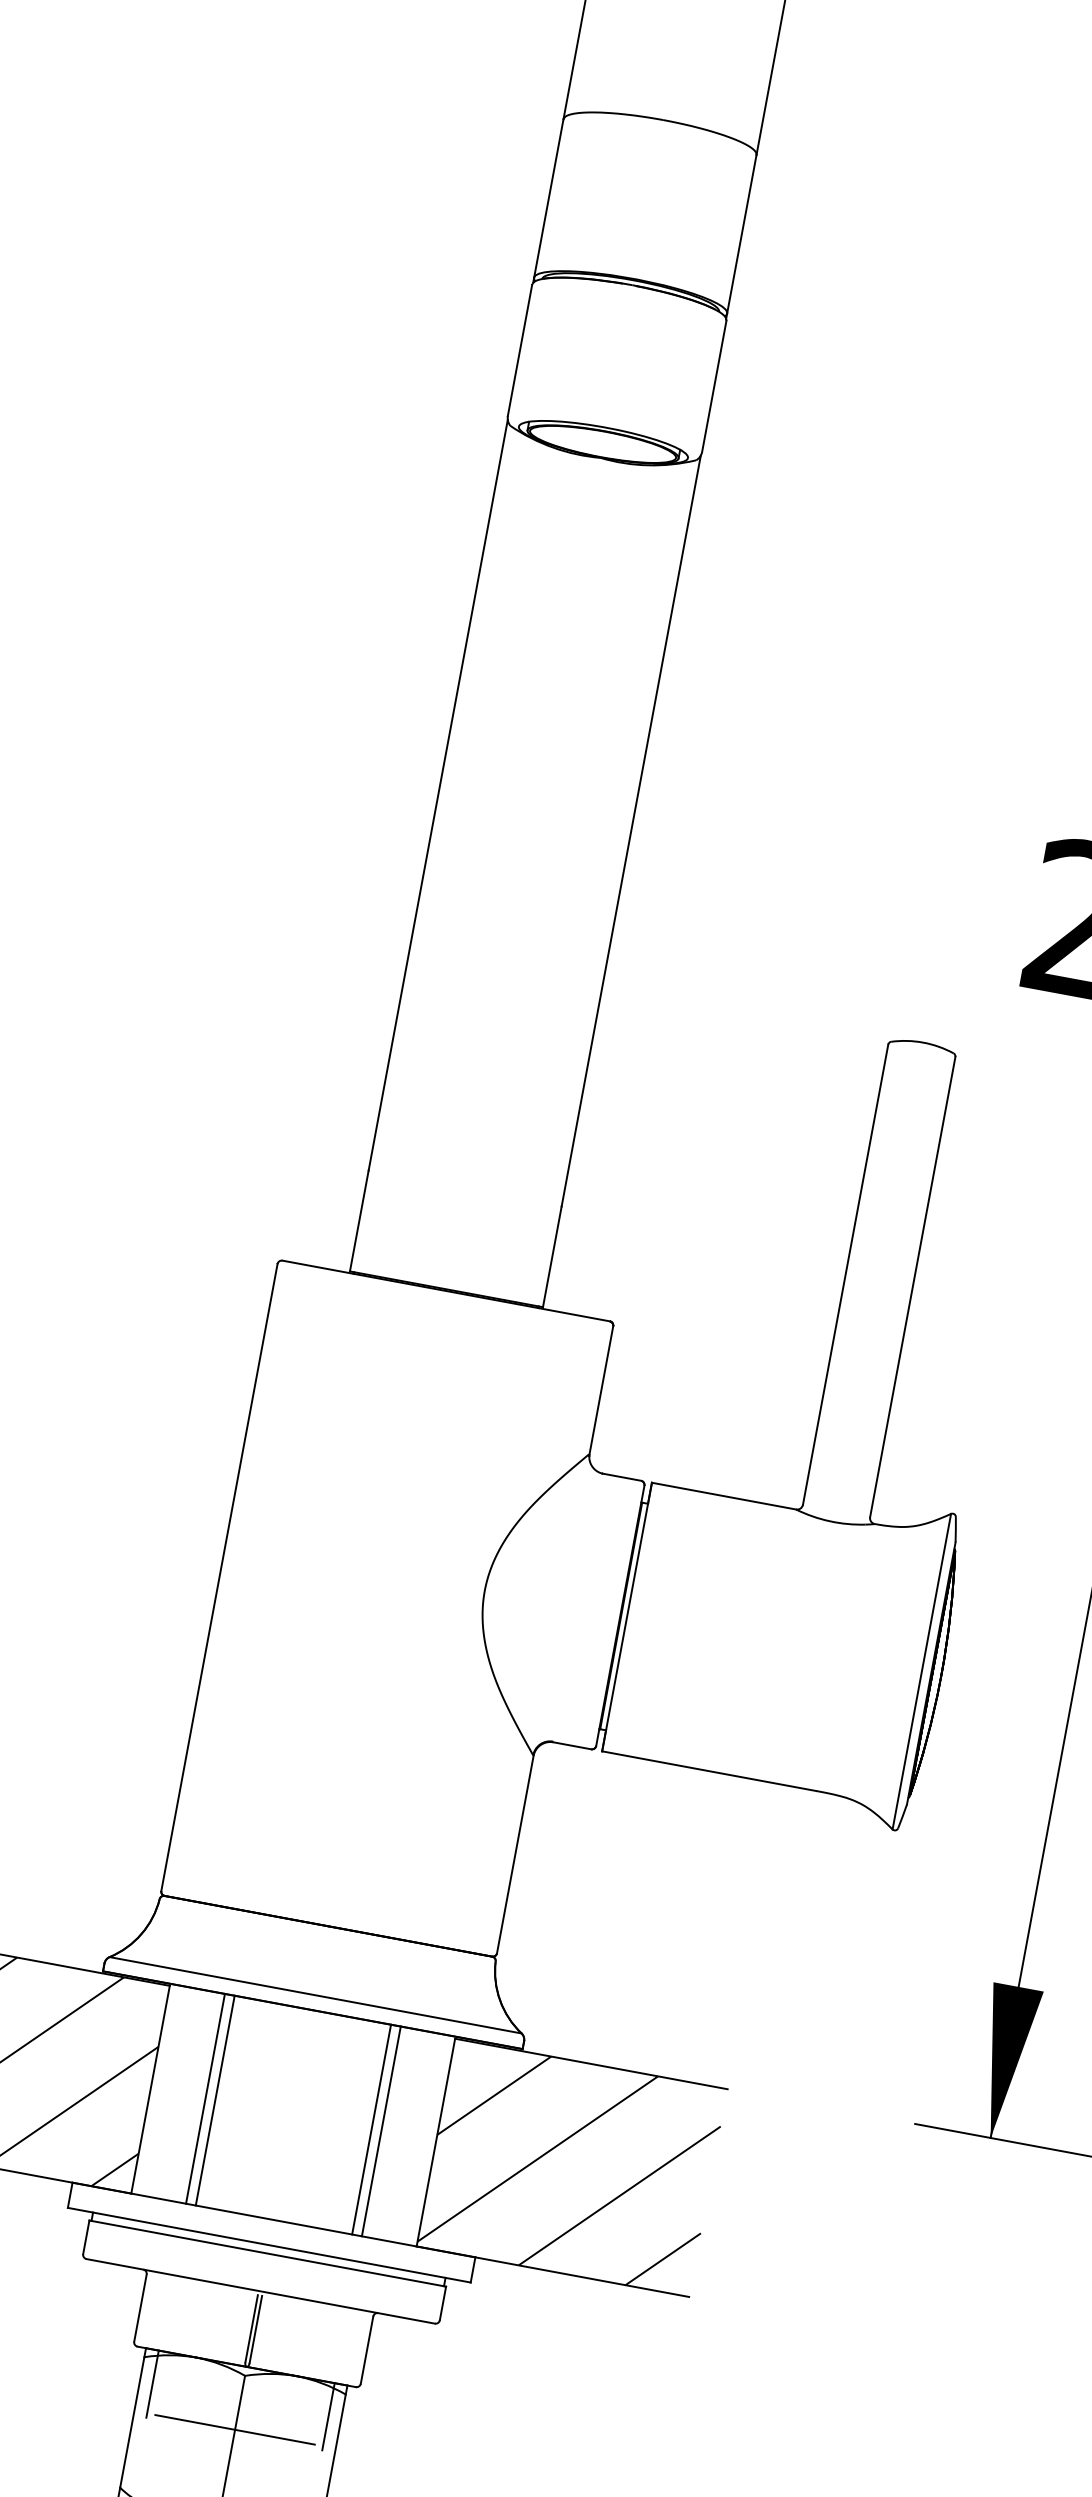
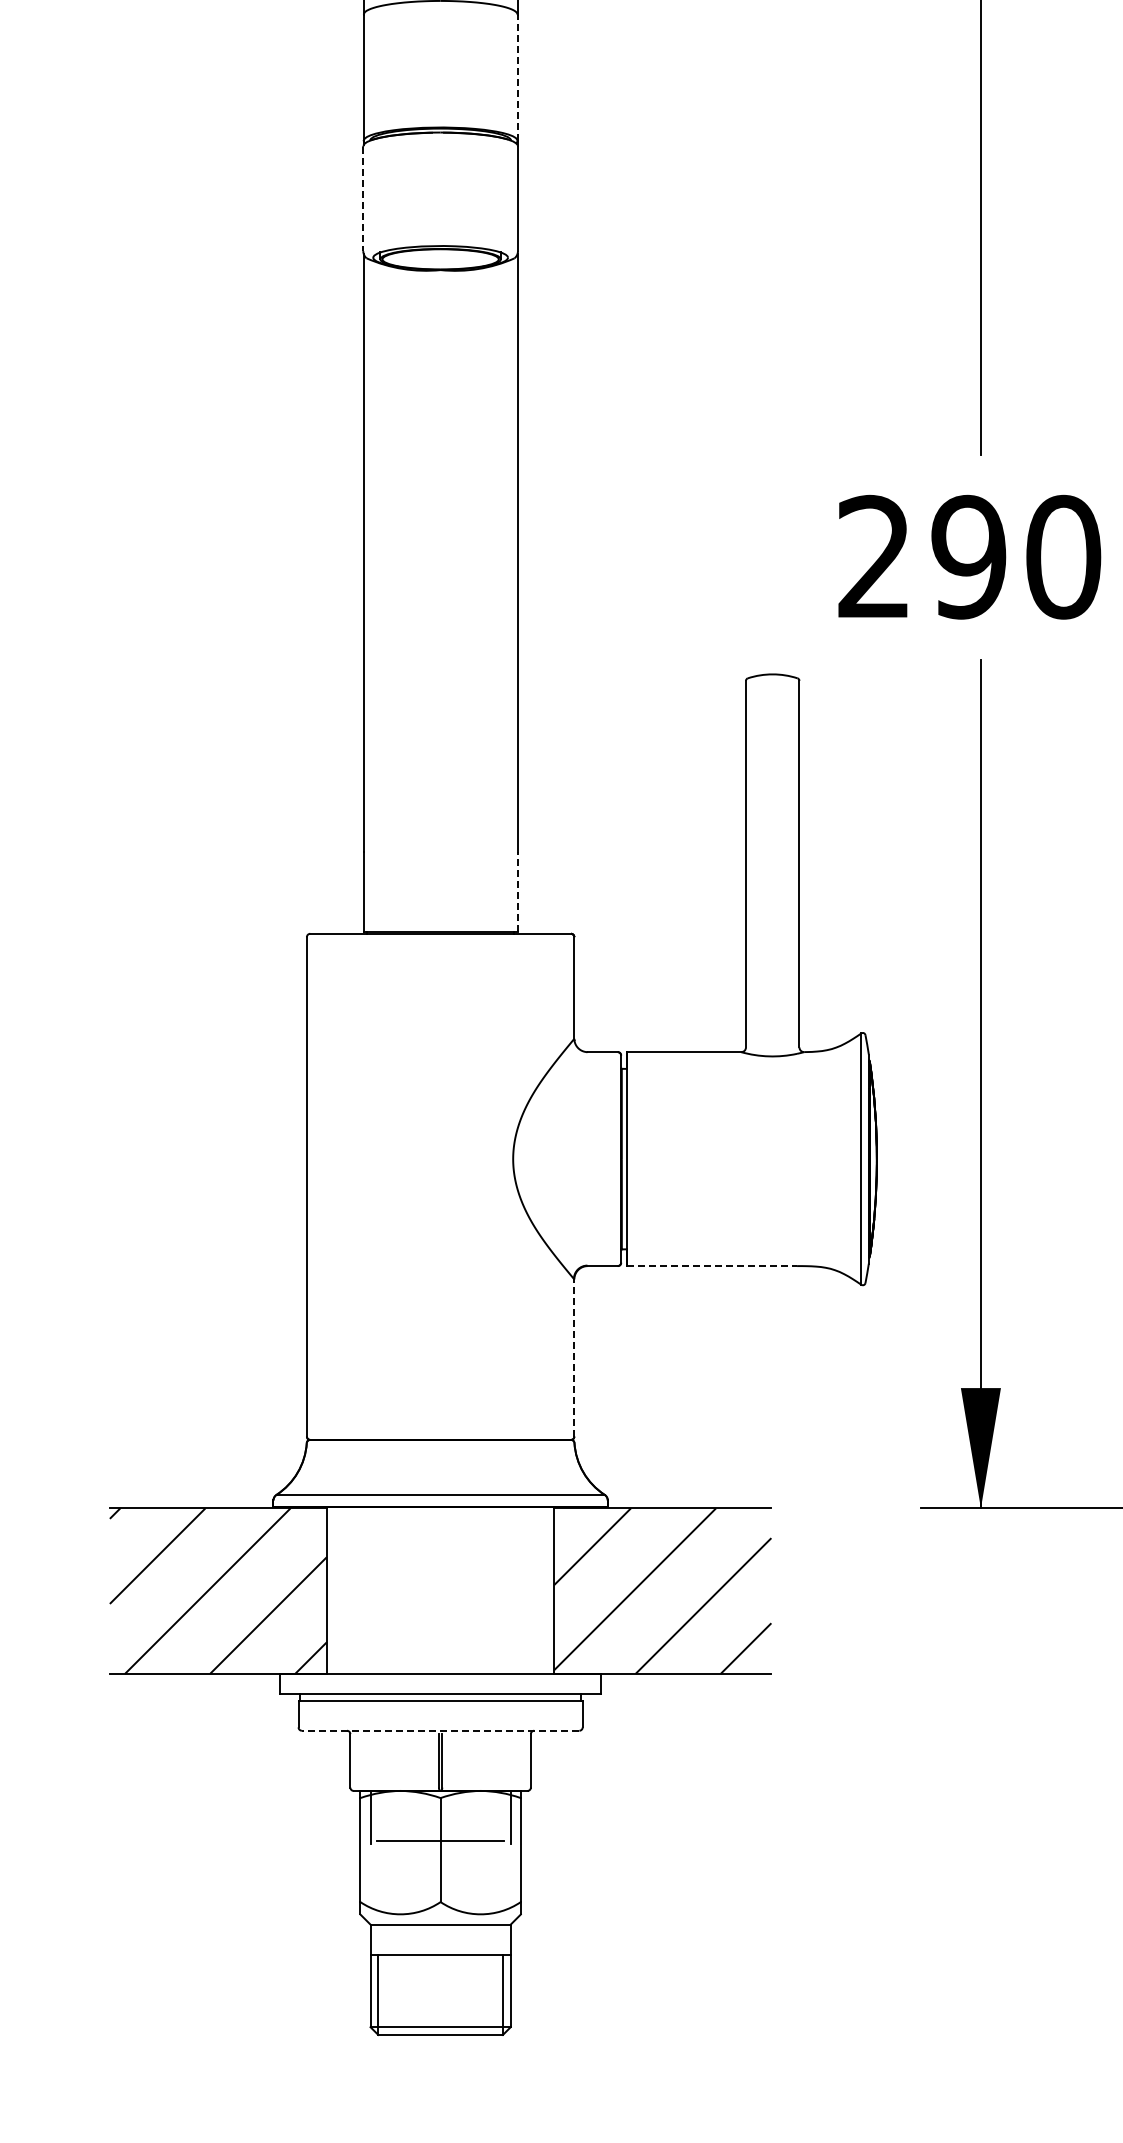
line: (741, 234) -> (517, 77), solid -> dashed
line: (520, 351) -> (363, 199), solid -> dashed
line: (552, 1255) -> (517, 891), solid -> dashed
line: (710, 1771) -> (712, 1266), solid -> dashed
line: (515, 1855) -> (574, 1358), solid -> dashed
line: (205, 2097) -> (370, 1589), removed
line: (215, 2099) -> (378, 1589), removed
line: (371, 2128) -> (502, 1589), removed
line: (381, 2130) -> (510, 1589), removed
line: (260, 2290) -> (440, 1730), solid -> dashed

